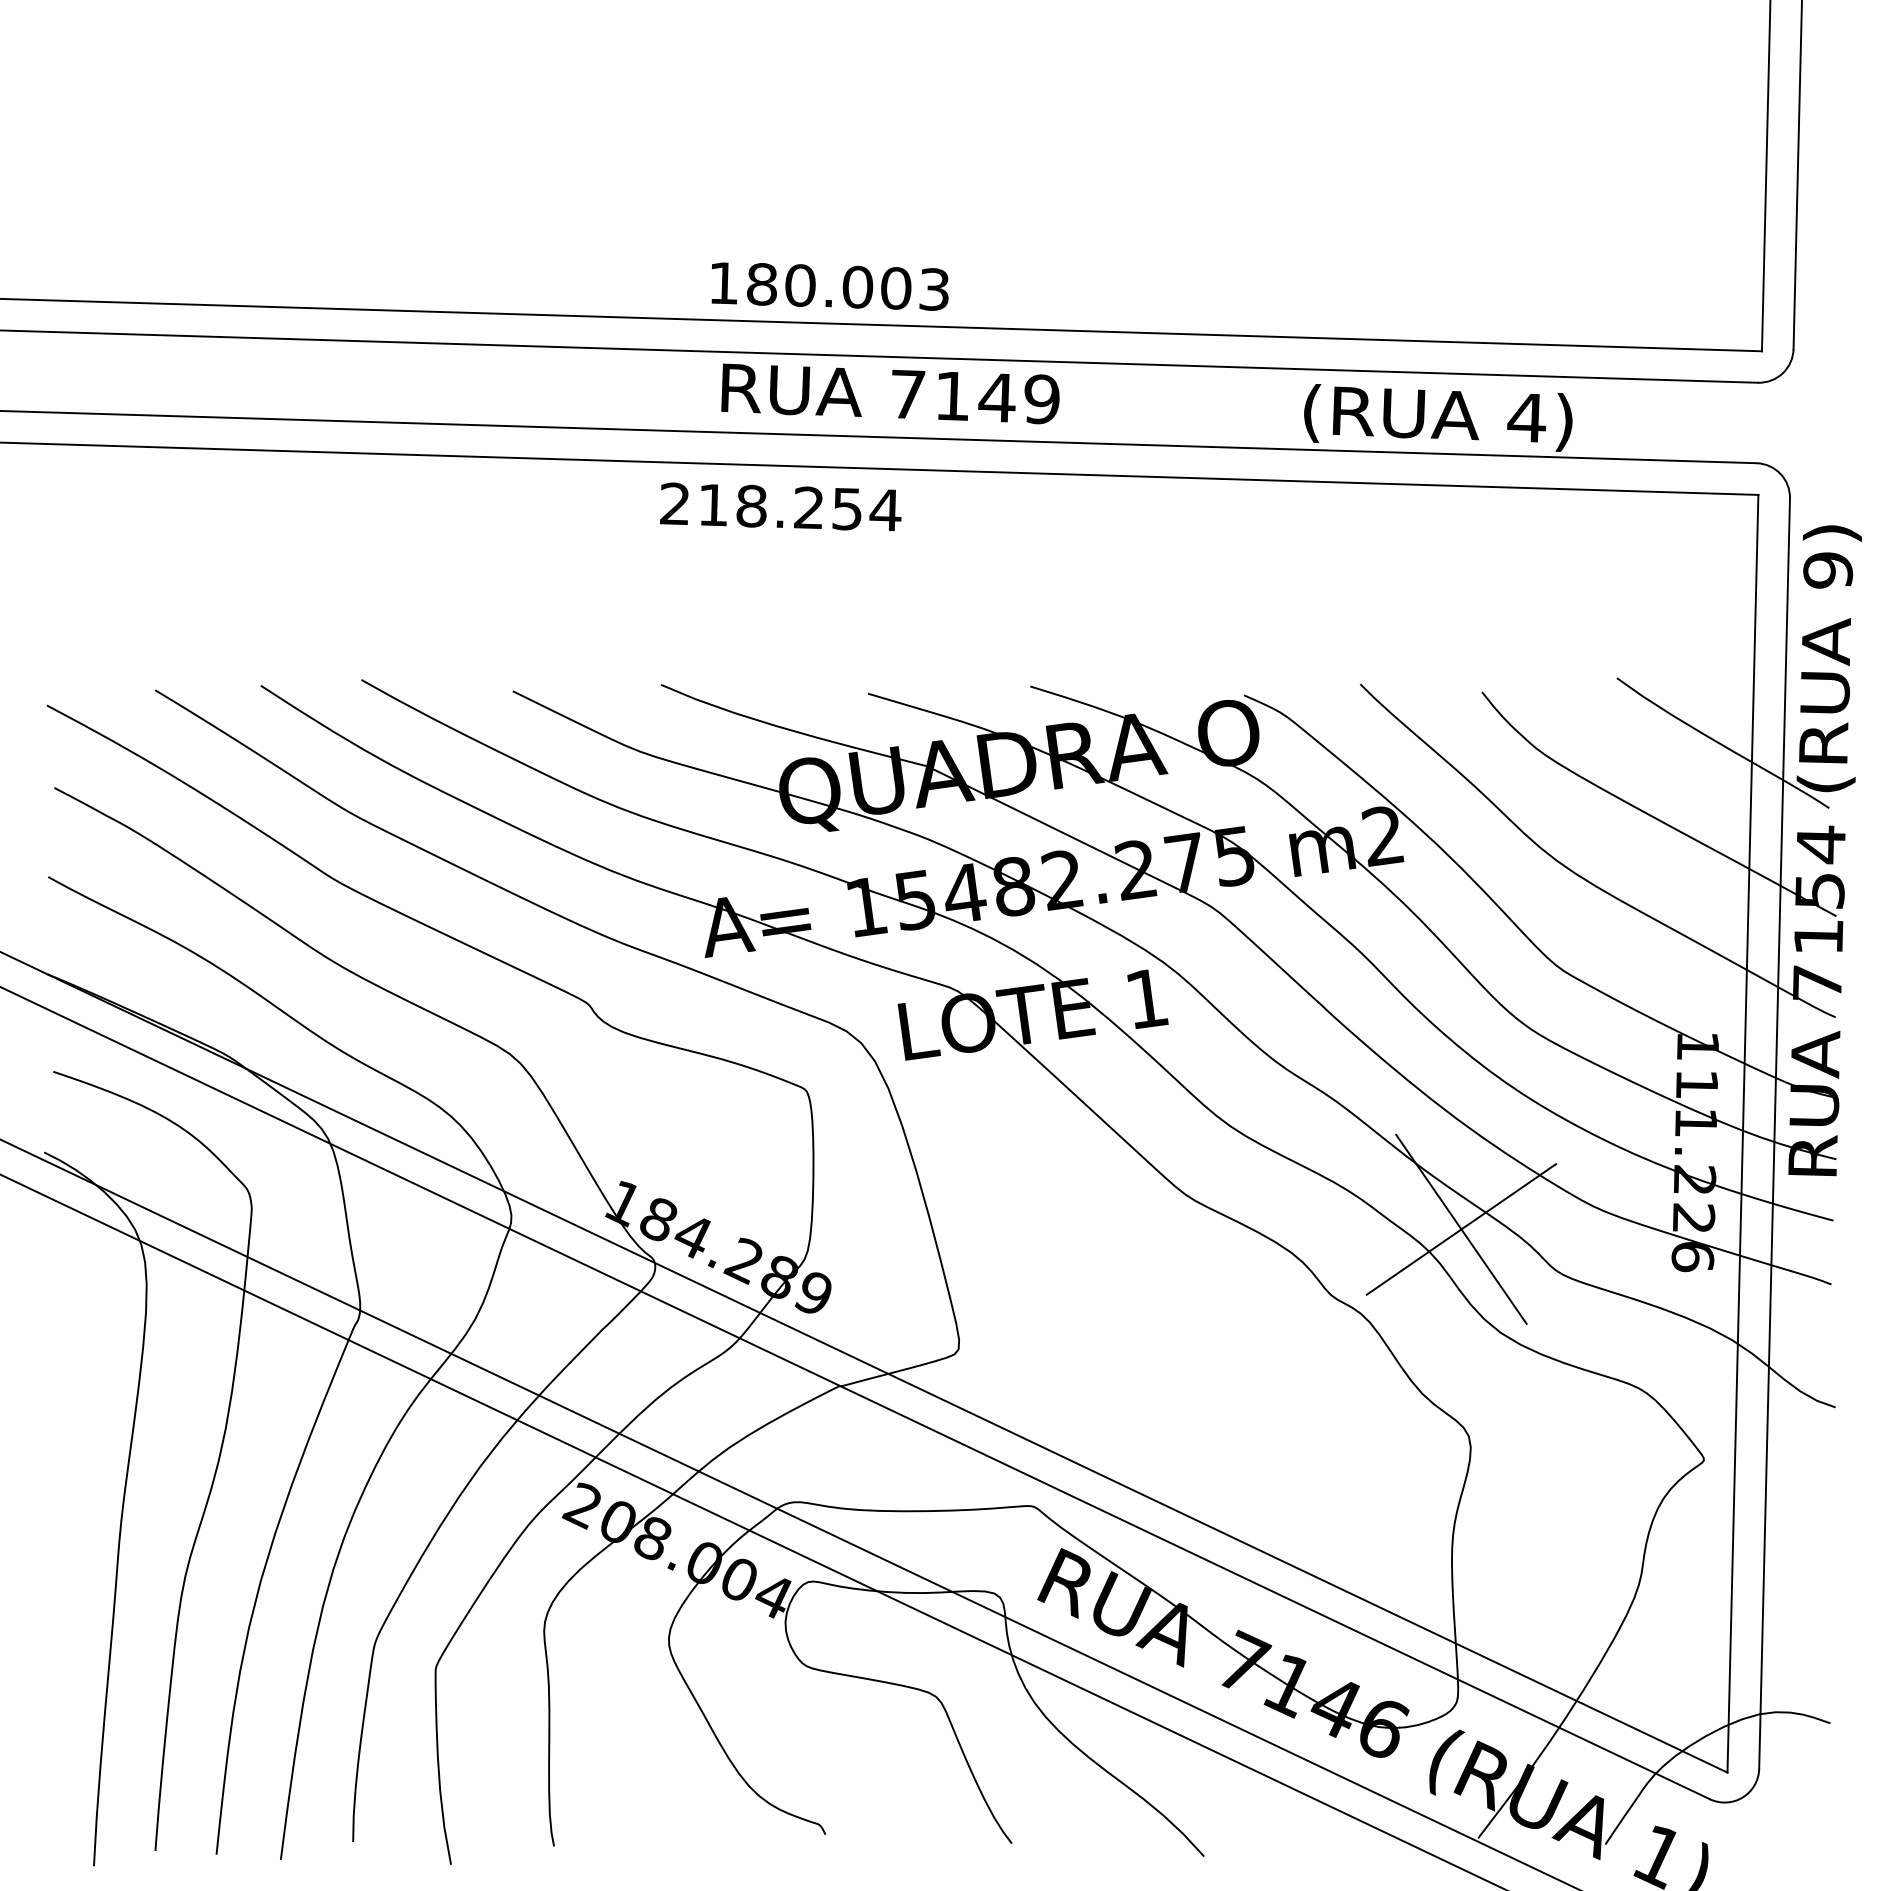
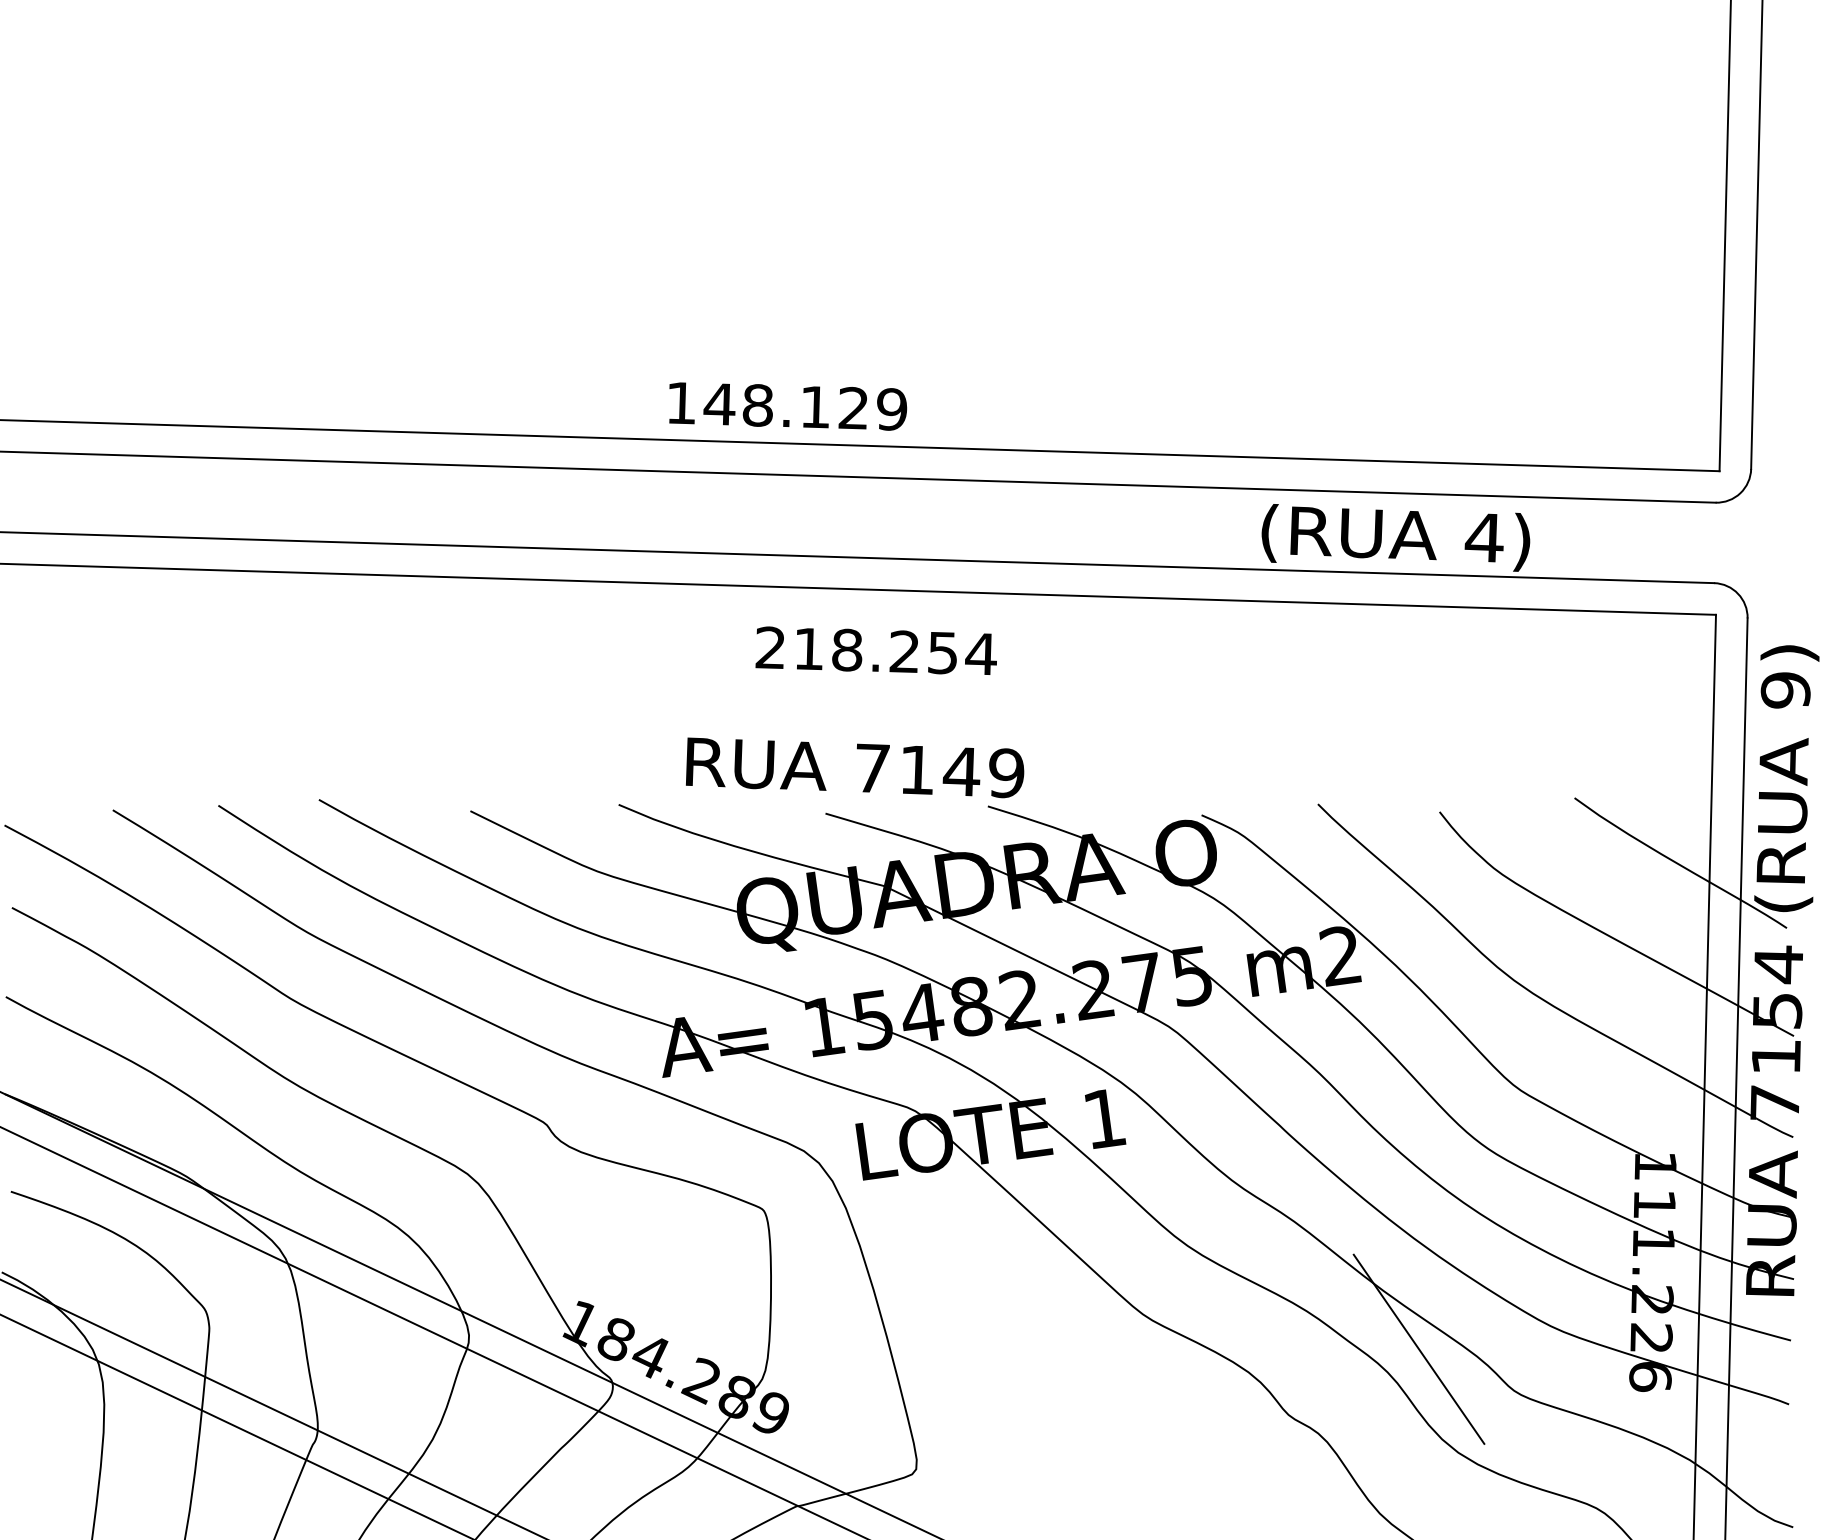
text: (847, 286) -> (805, 406), 180.003 -> 148.129
text: (890, 393) -> (855, 767), moved
text: (780, 506) -> (876, 650), moved
line: (1461, 1229) -> (1419, 1349), removed

